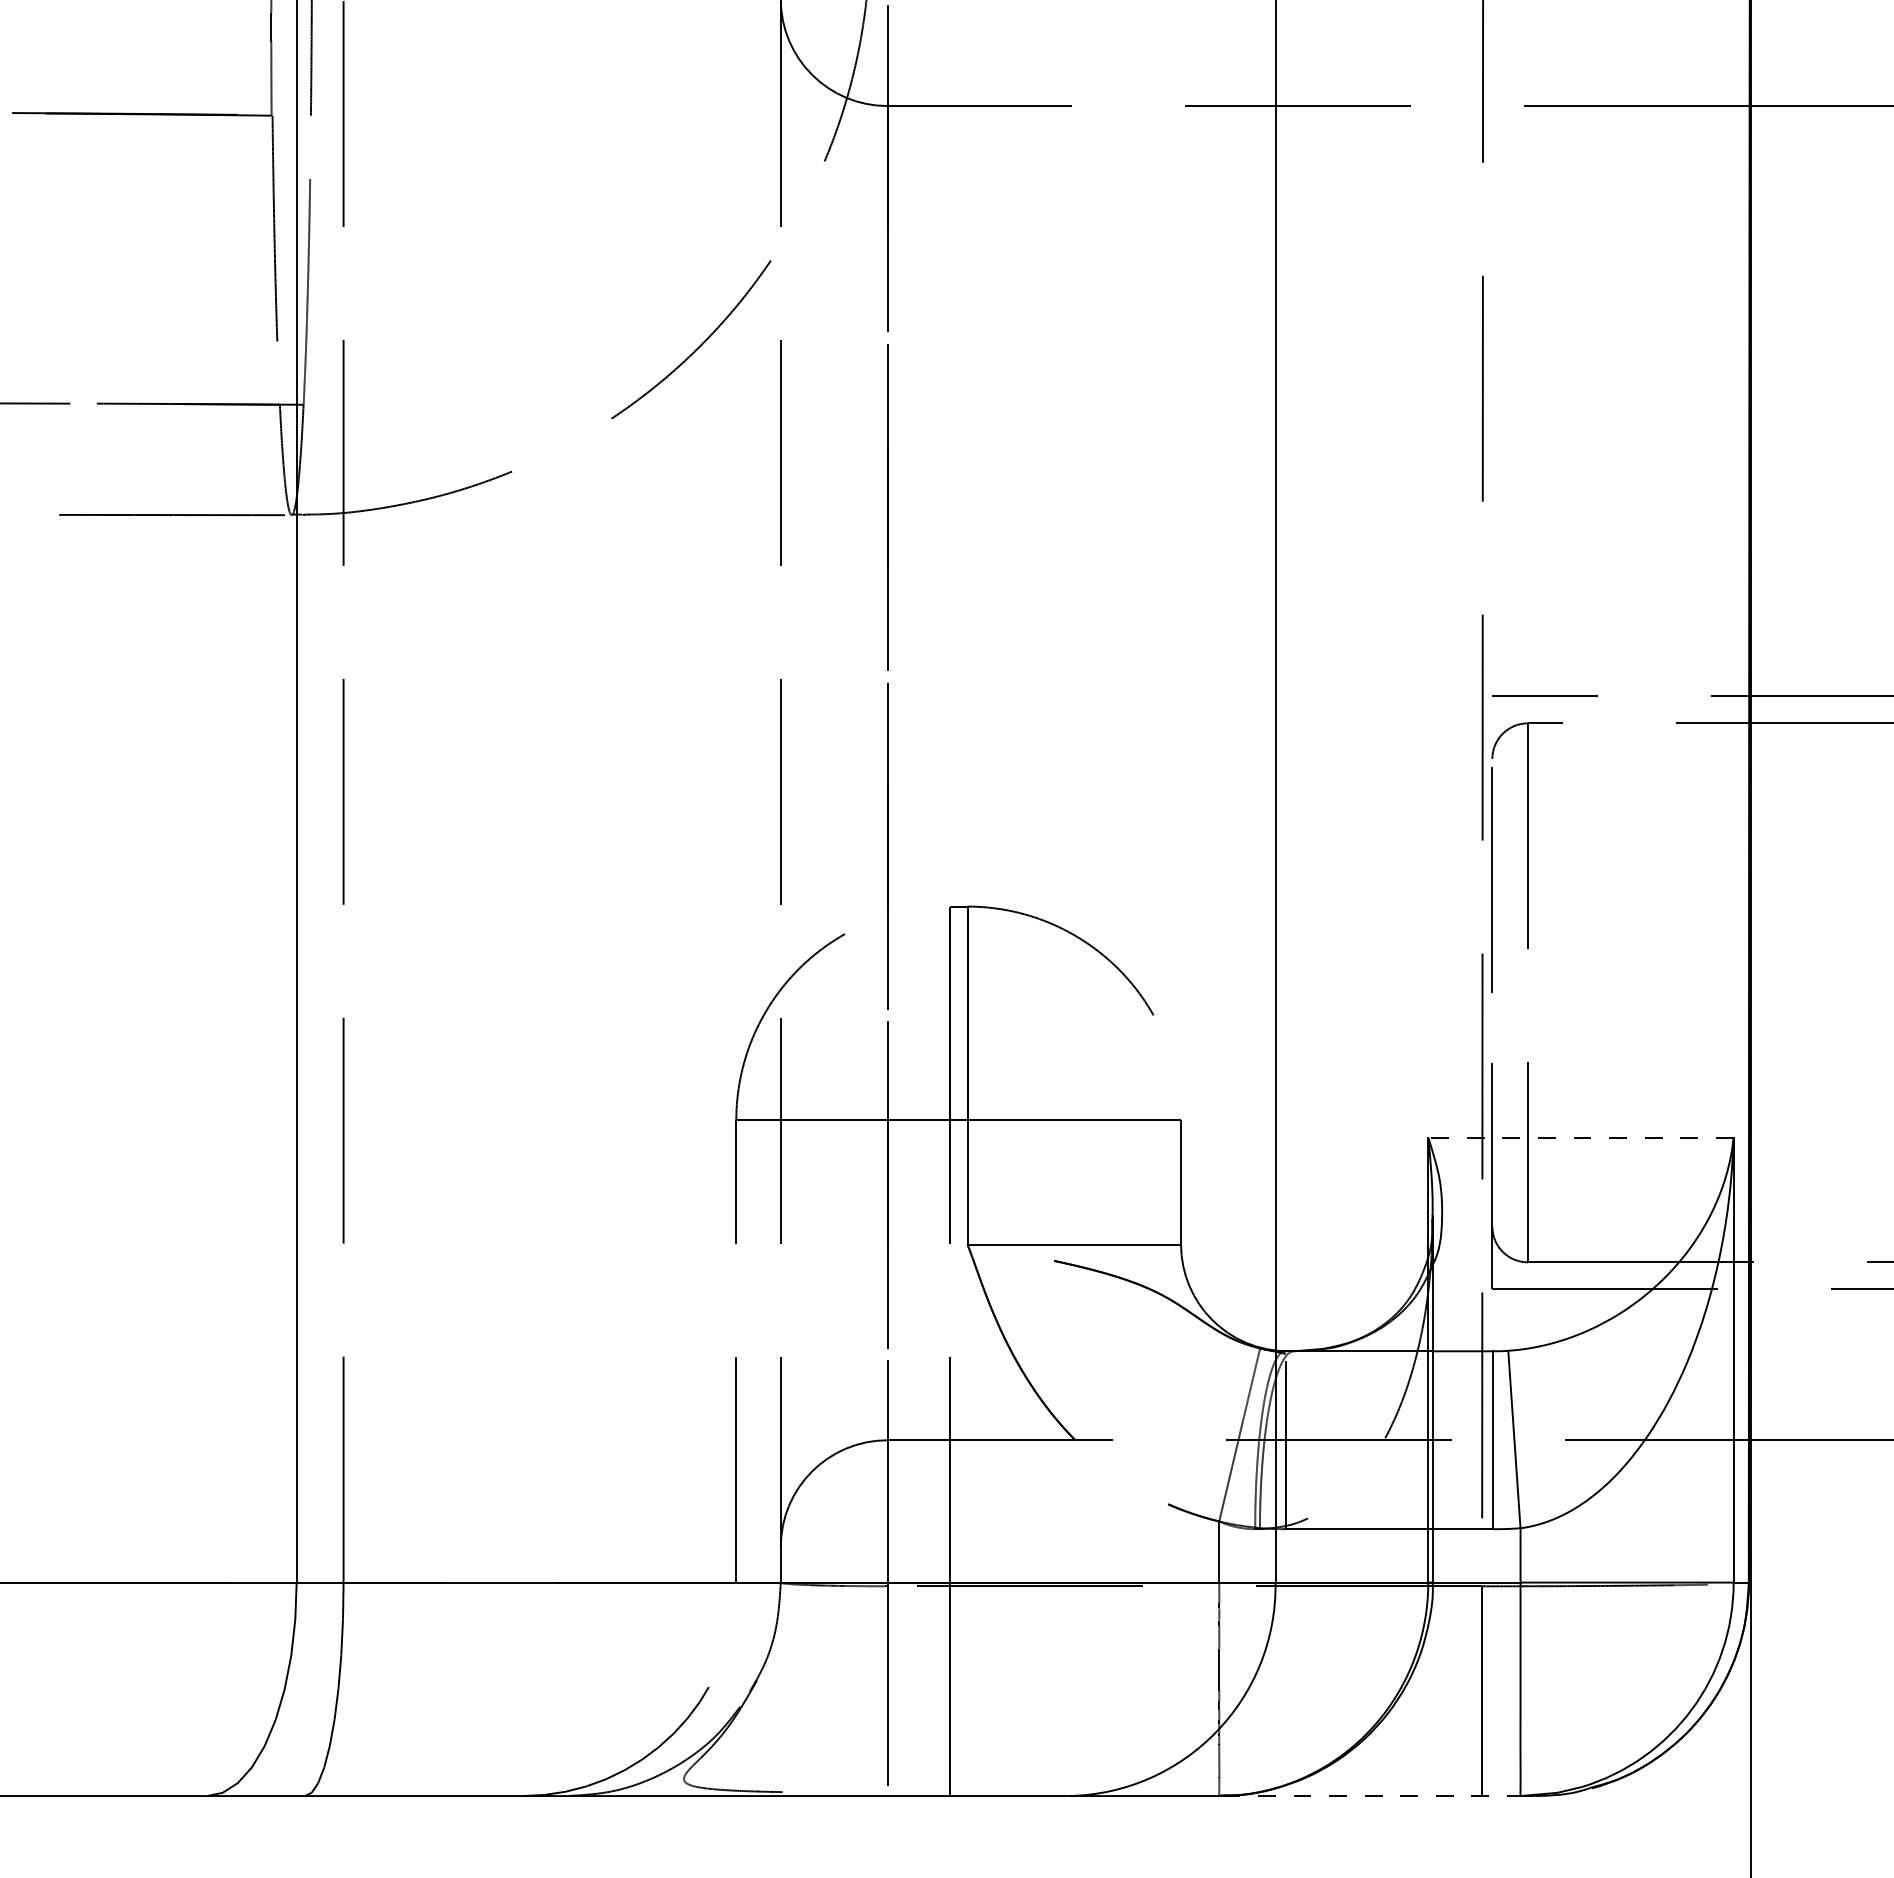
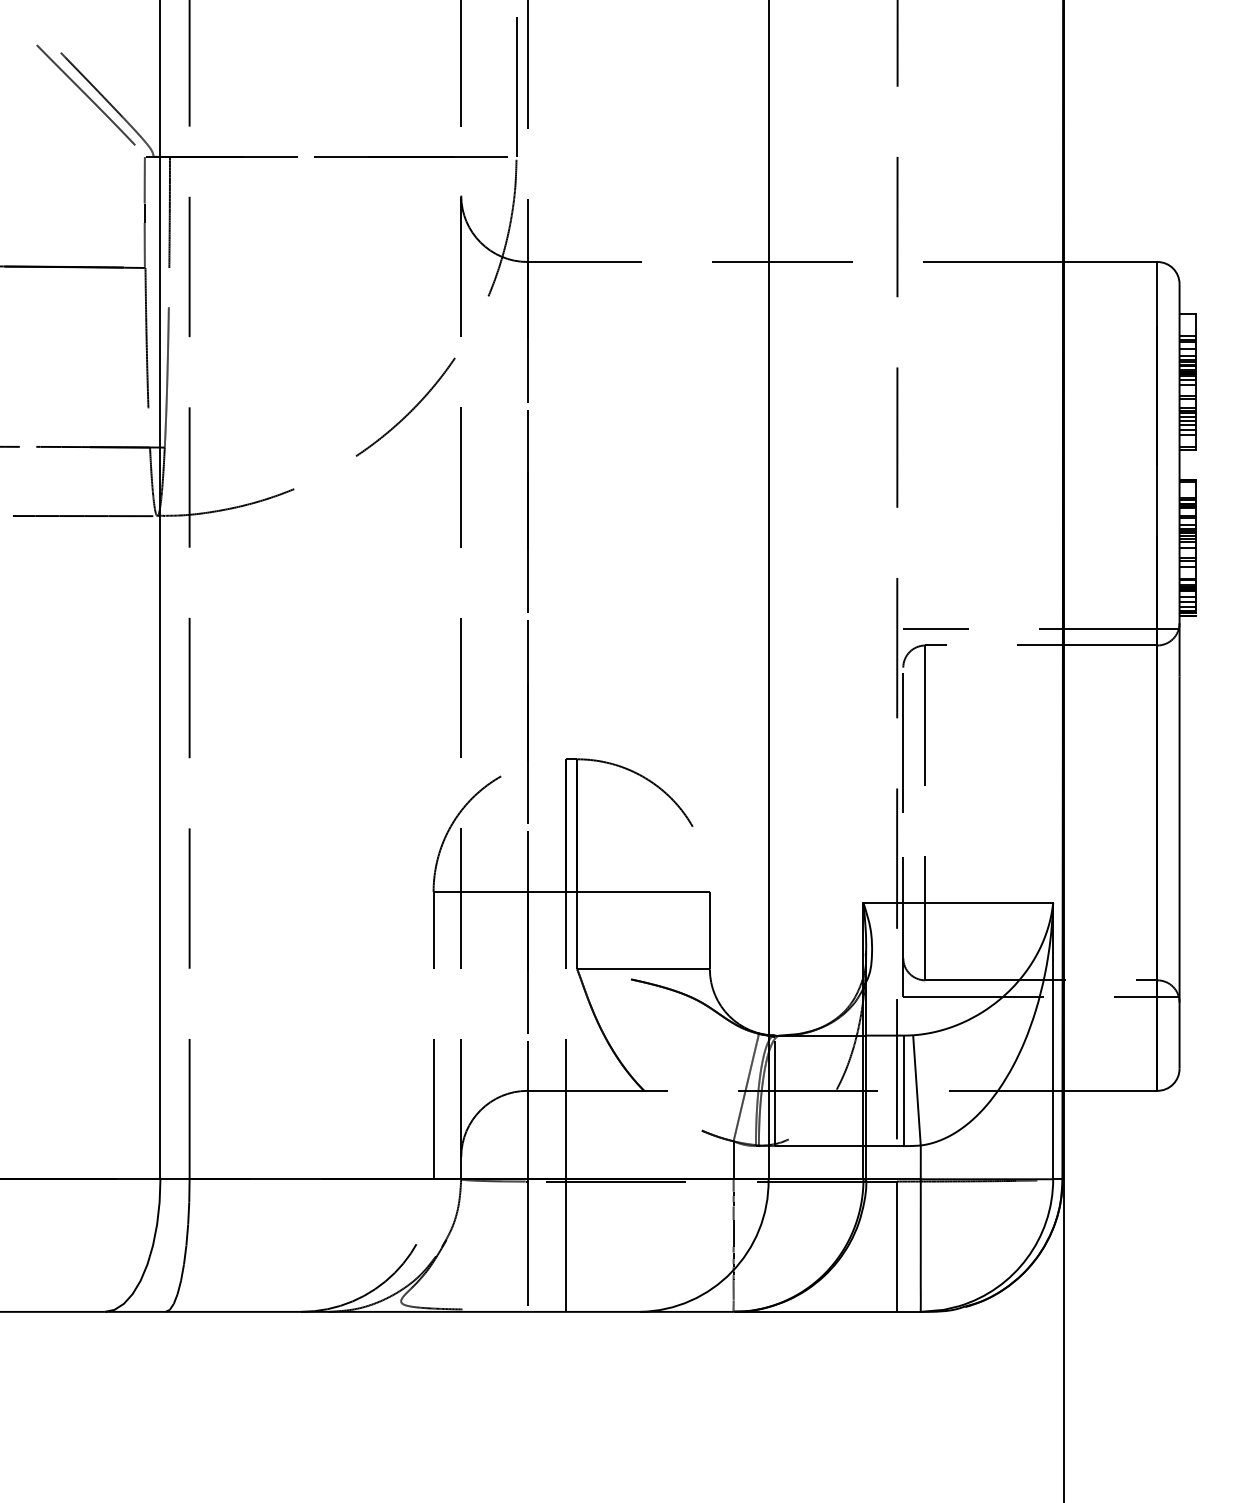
line: (1581, 1137) -> (958, 902), dashed -> solid
line: (1371, 1795) -> (828, 1311), dashed -> solid

